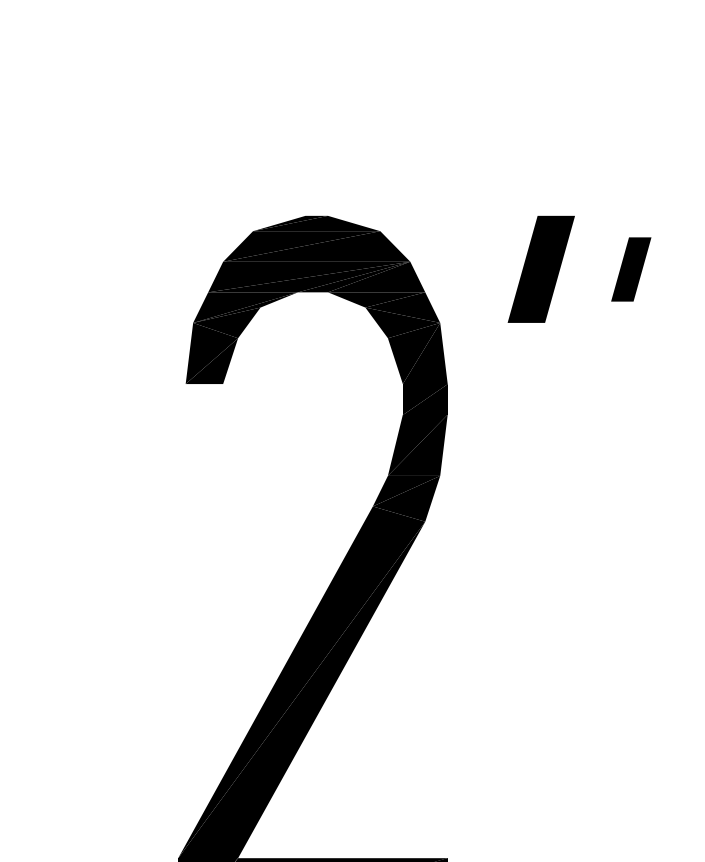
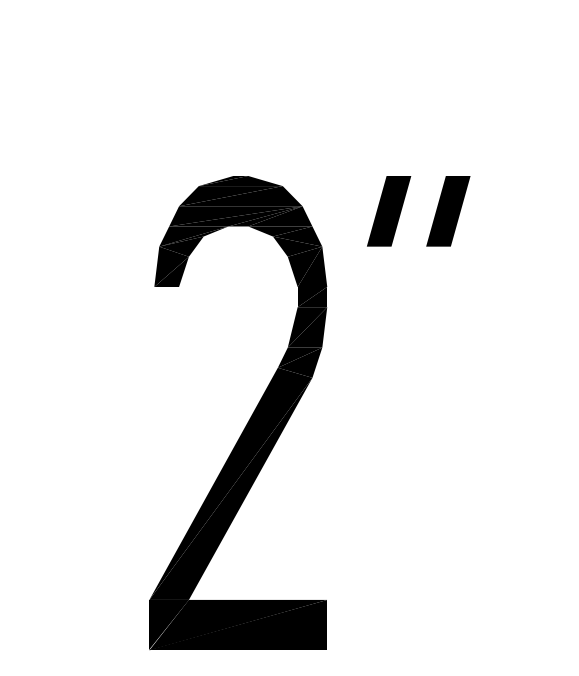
part: (631, 269) -> (448, 211), size x1.67

